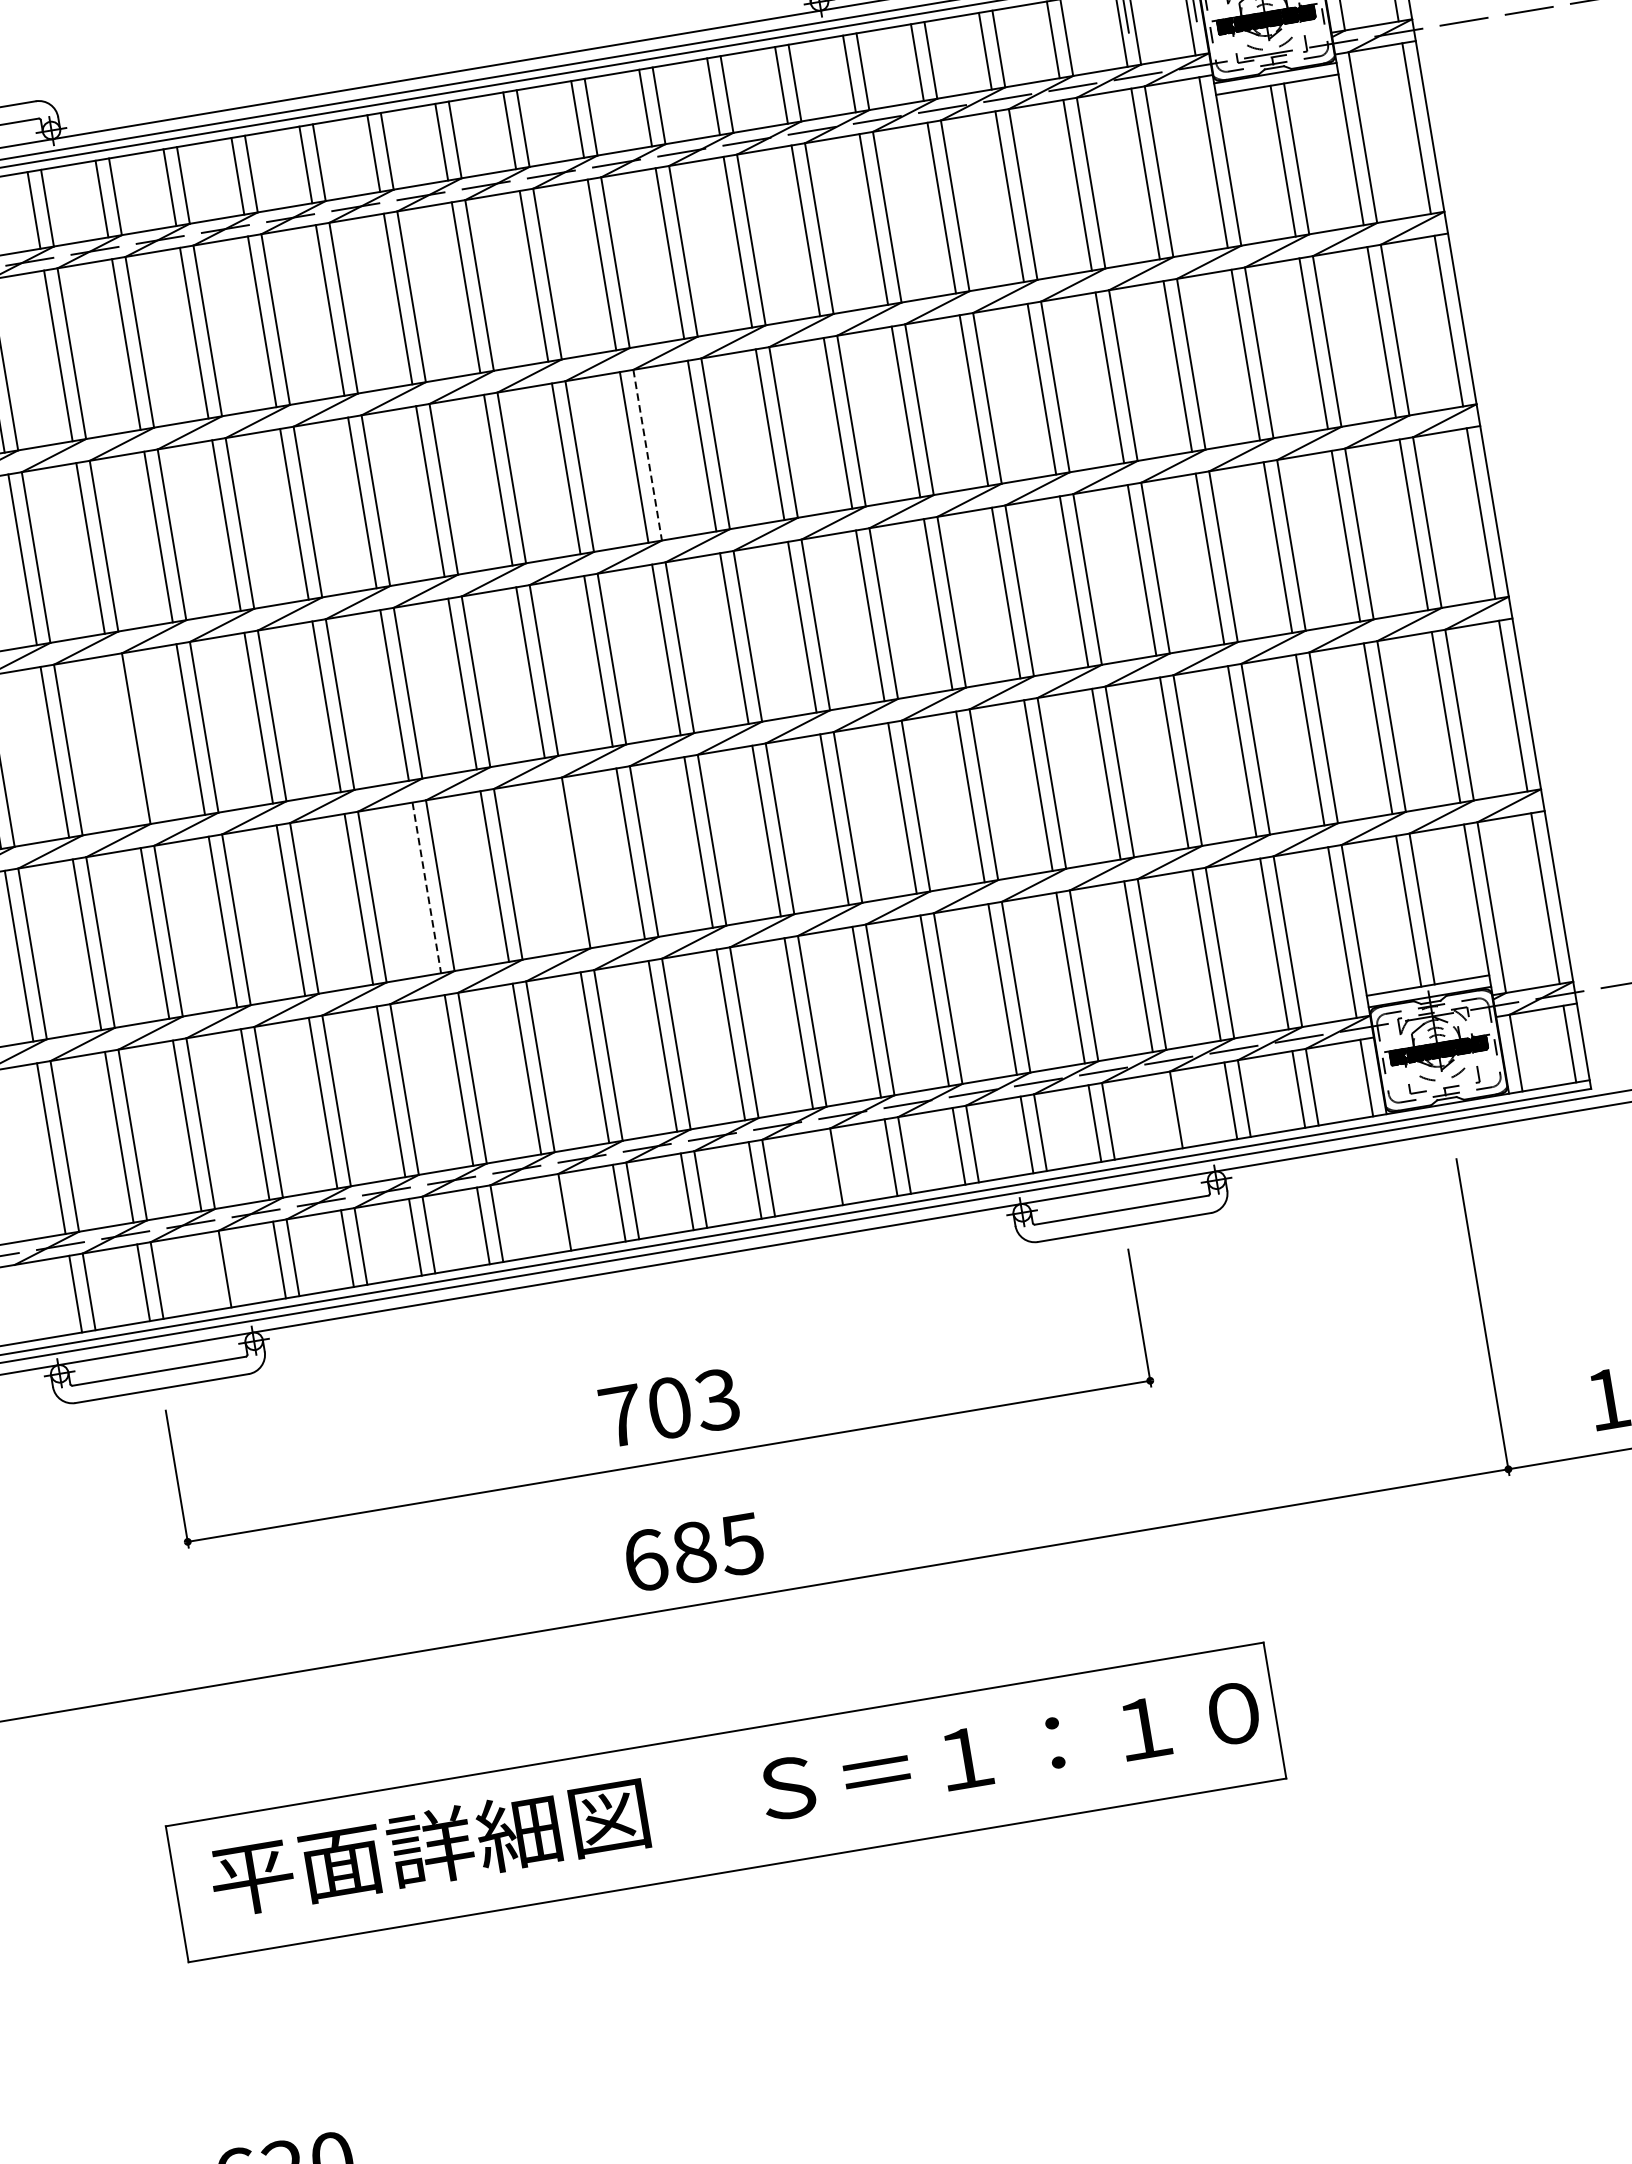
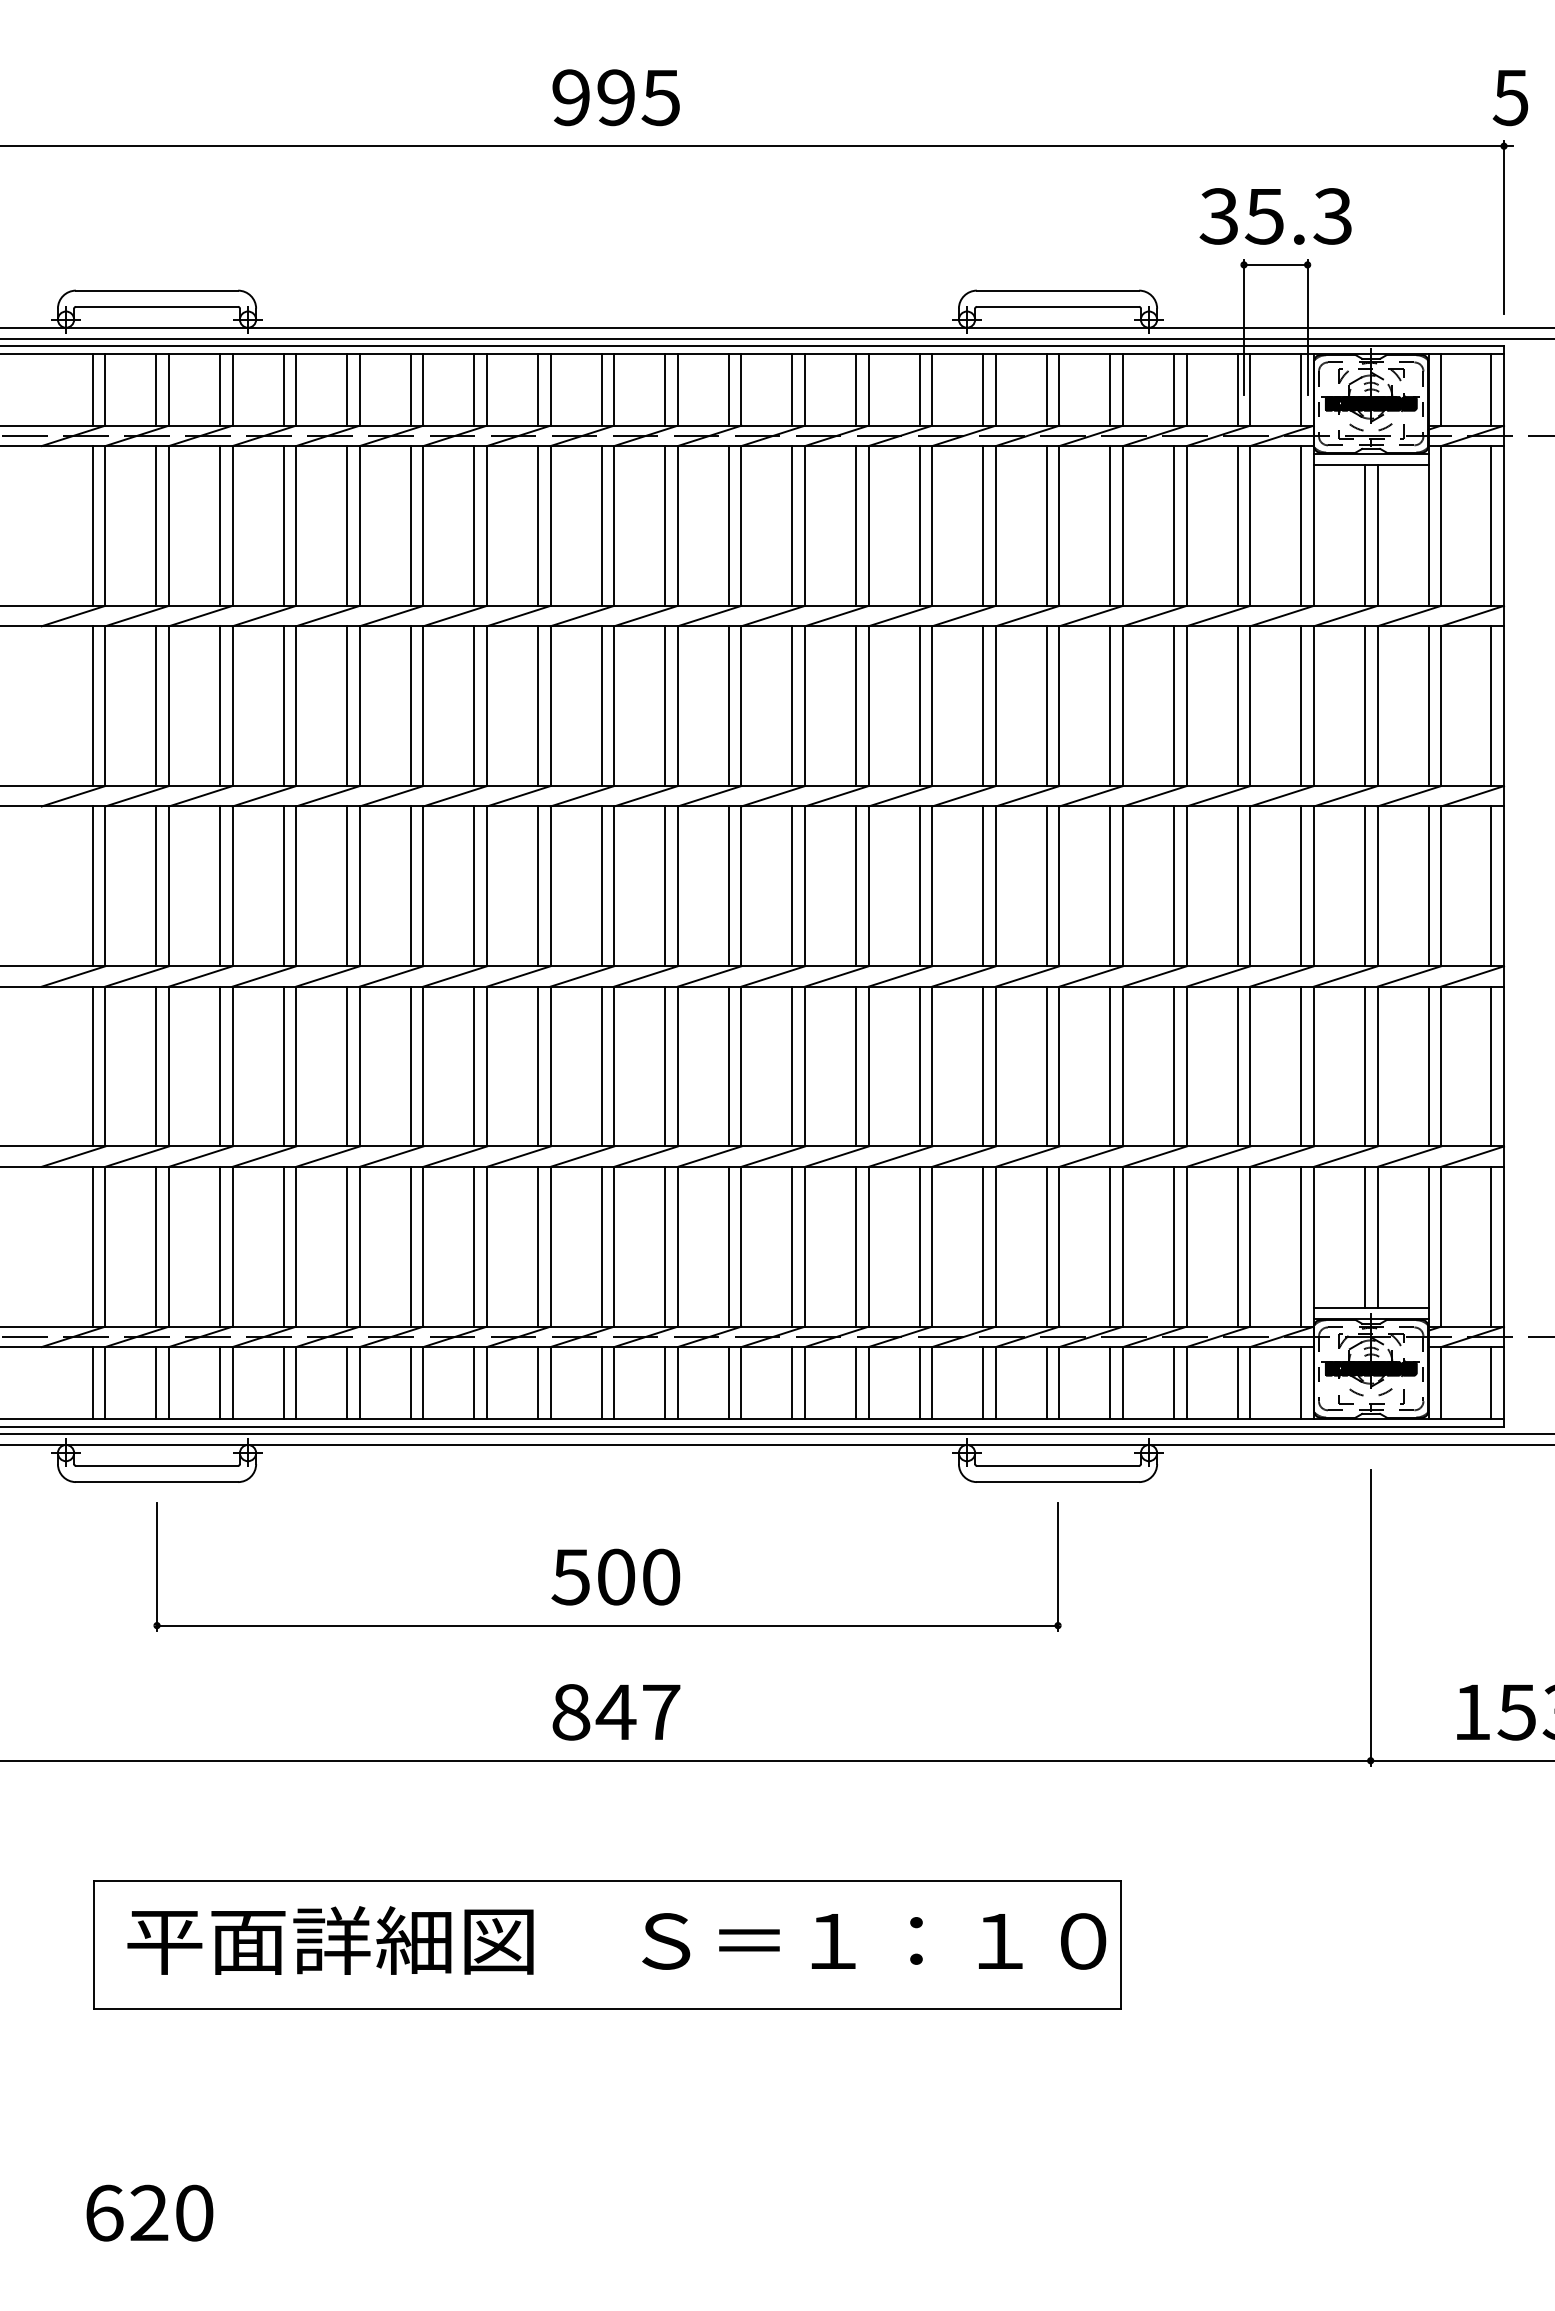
line: (647, 455) -> (741, 706), dashed -> solid
line: (122, 741) -> (219, 886), added
line: (562, 865) -> (601, 1066), added
line: (426, 887) -> (474, 1066), dashed -> solid
line: (1162, 1111) -> (1110, 1382), added
line: (823, 1168) -> (792, 1382), added
line: (550, 1214) -> (537, 1382), added
line: (211, 1270) -> (219, 1382), added
text: (668, 1407) -> (615, 1576), 703 -> 500
text: (694, 1552) -> (616, 1712), 685 -> 847

